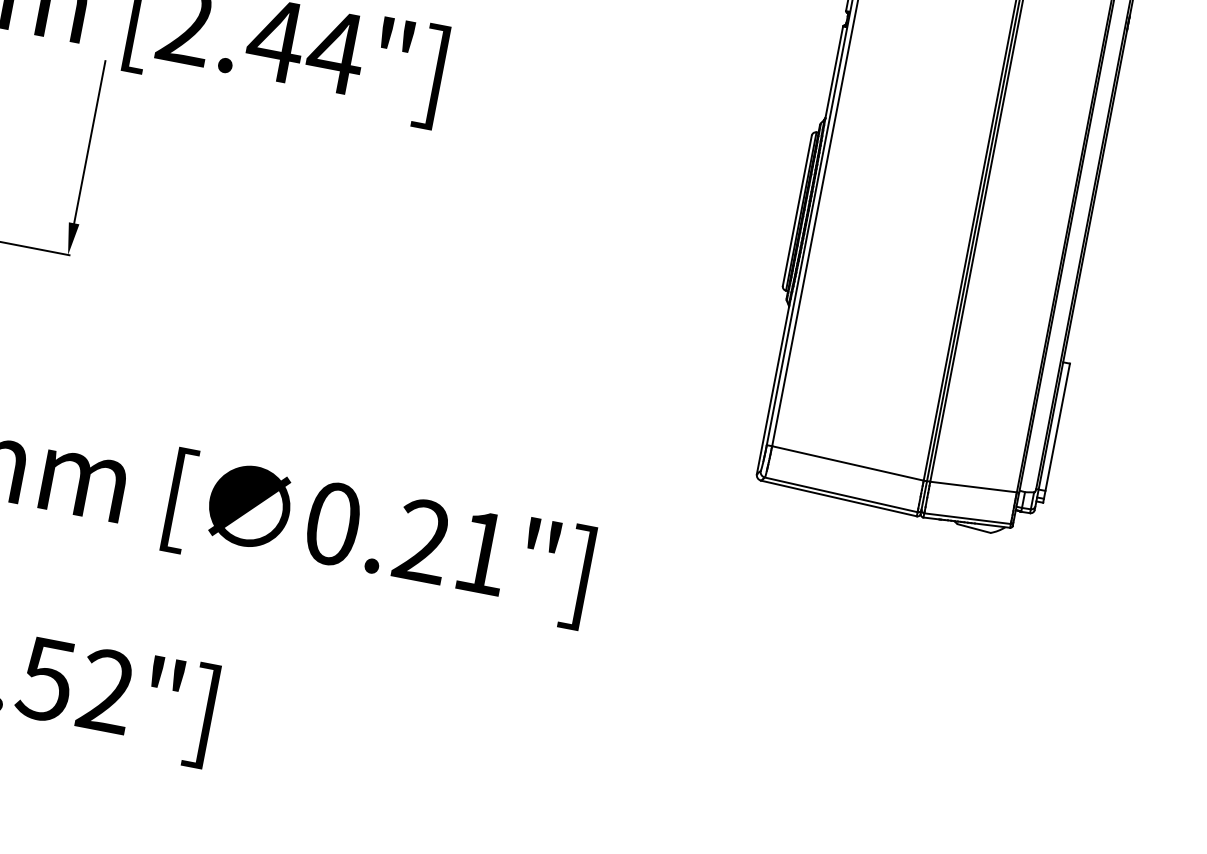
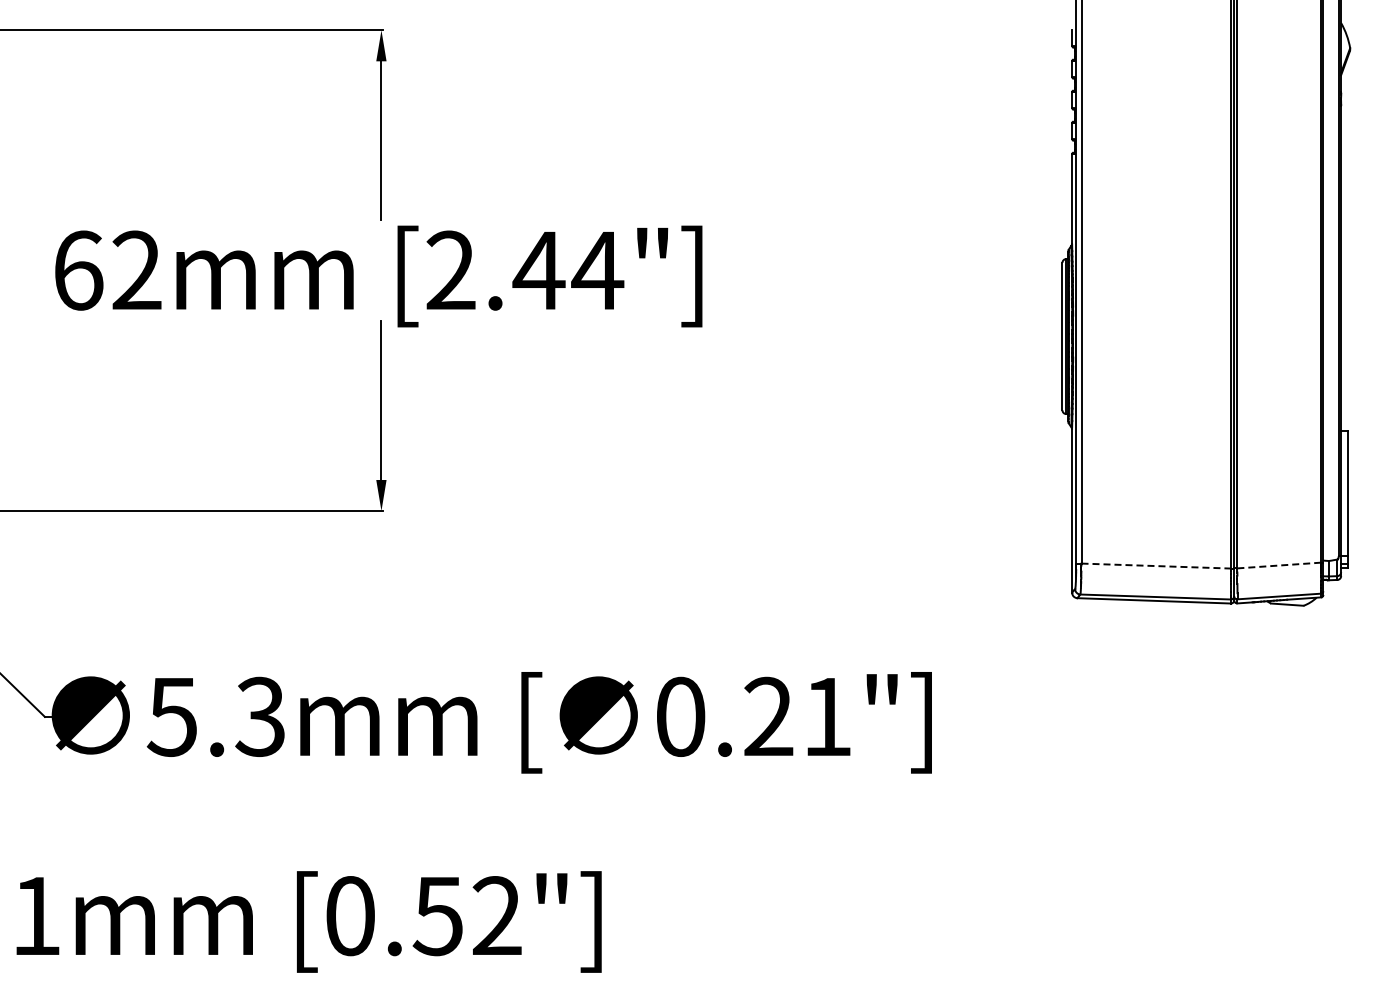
line: (848, 463) -> (1156, 566), solid -> dashed
line: (973, 487) -> (1279, 565), solid -> dashed

